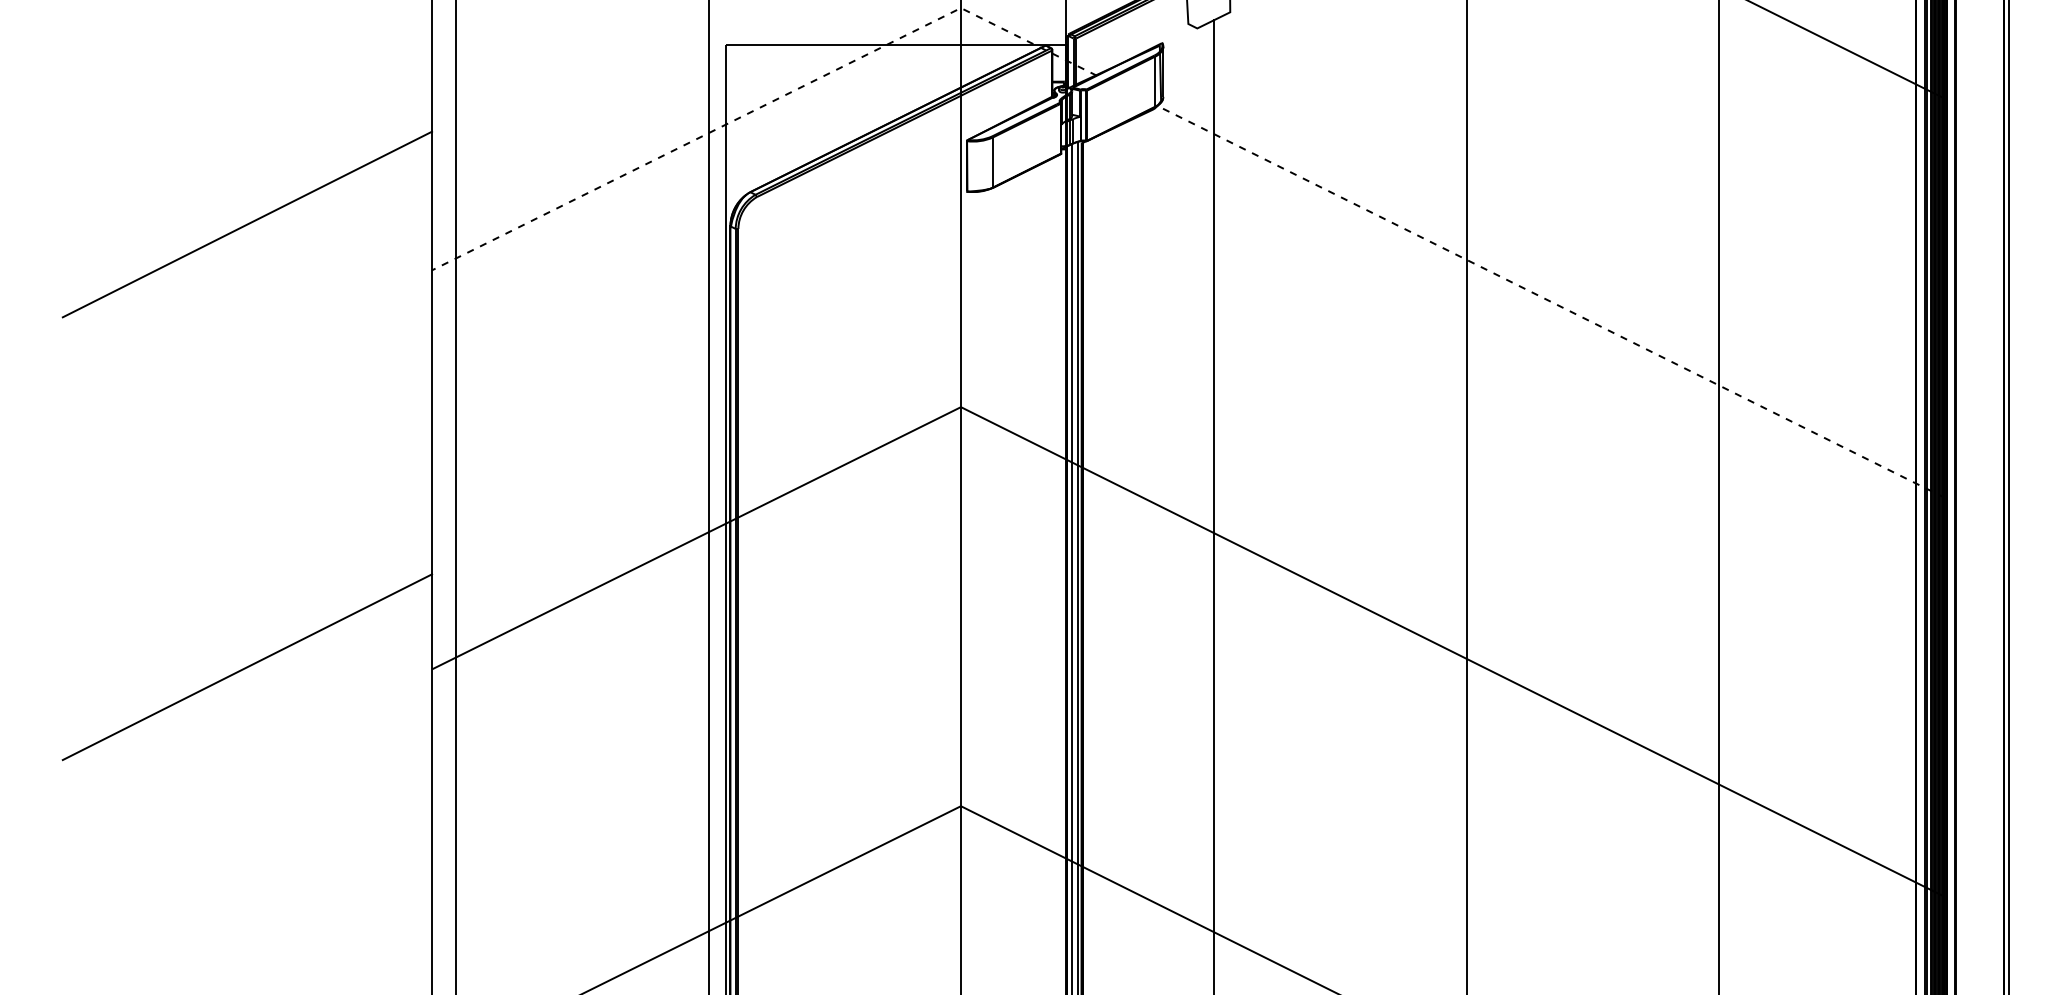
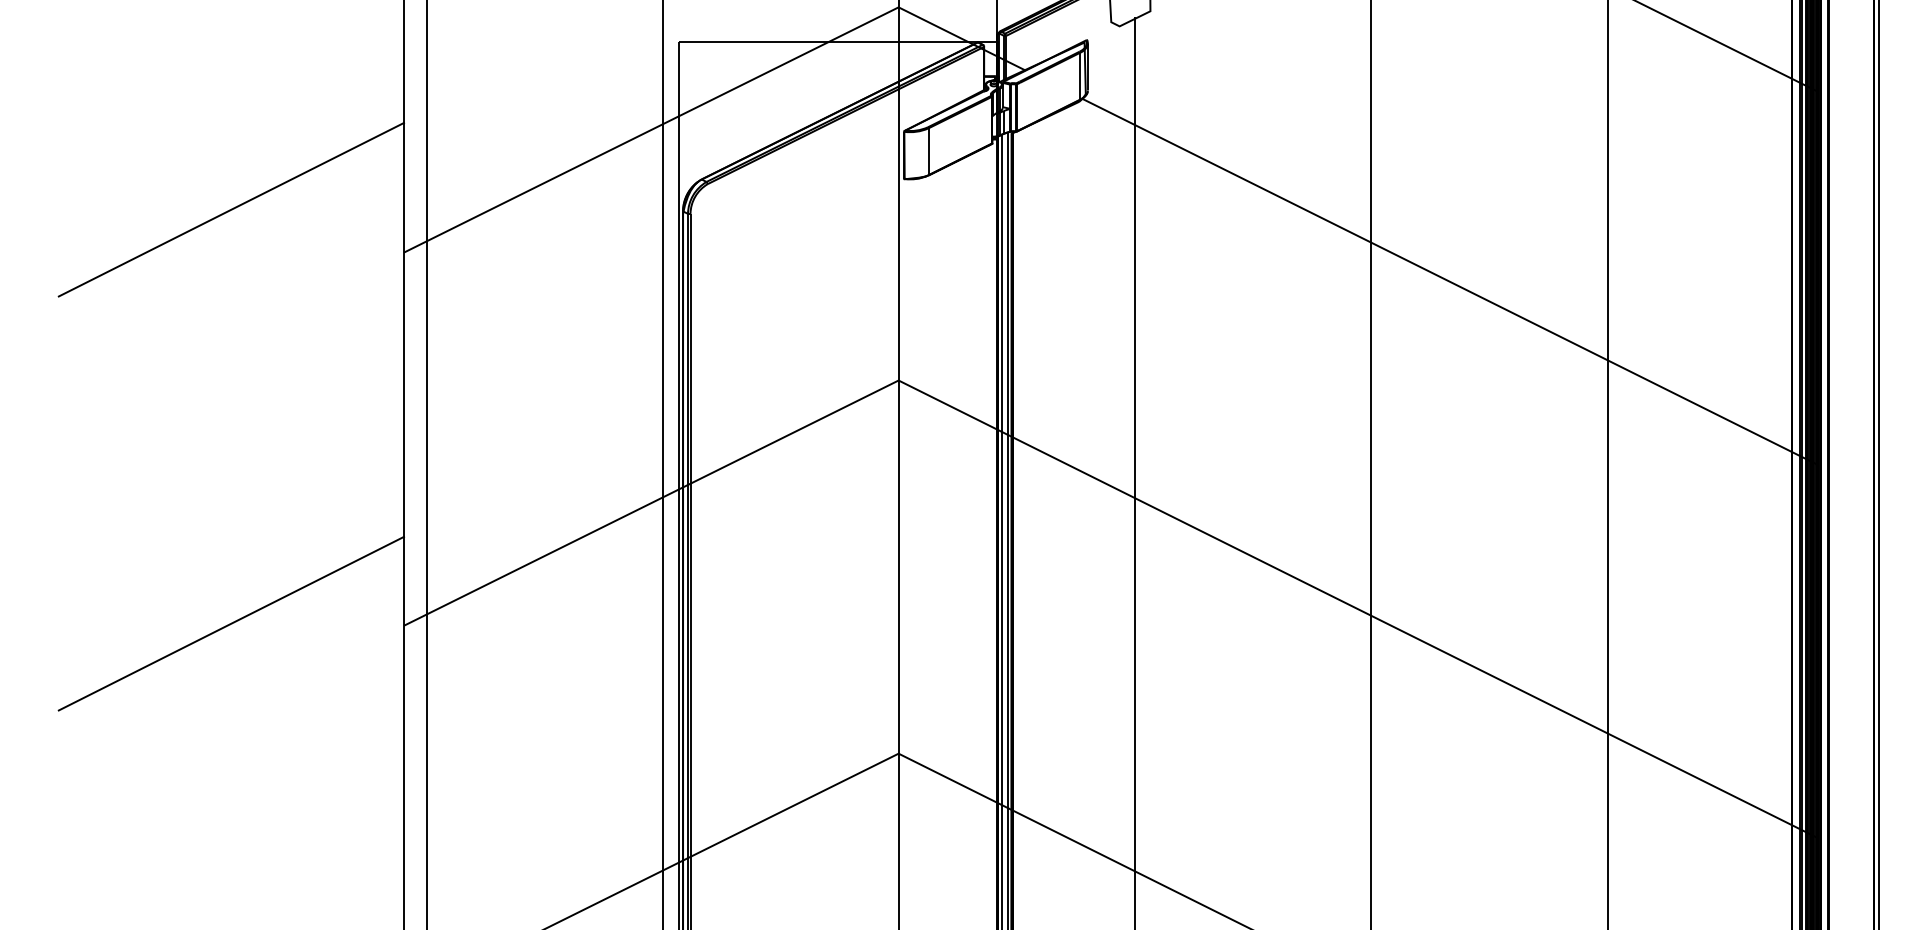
line: (764, 105) -> (714, 98), dashed -> solid
line: (1550, 301) -> (1449, 281), dashed -> solid

